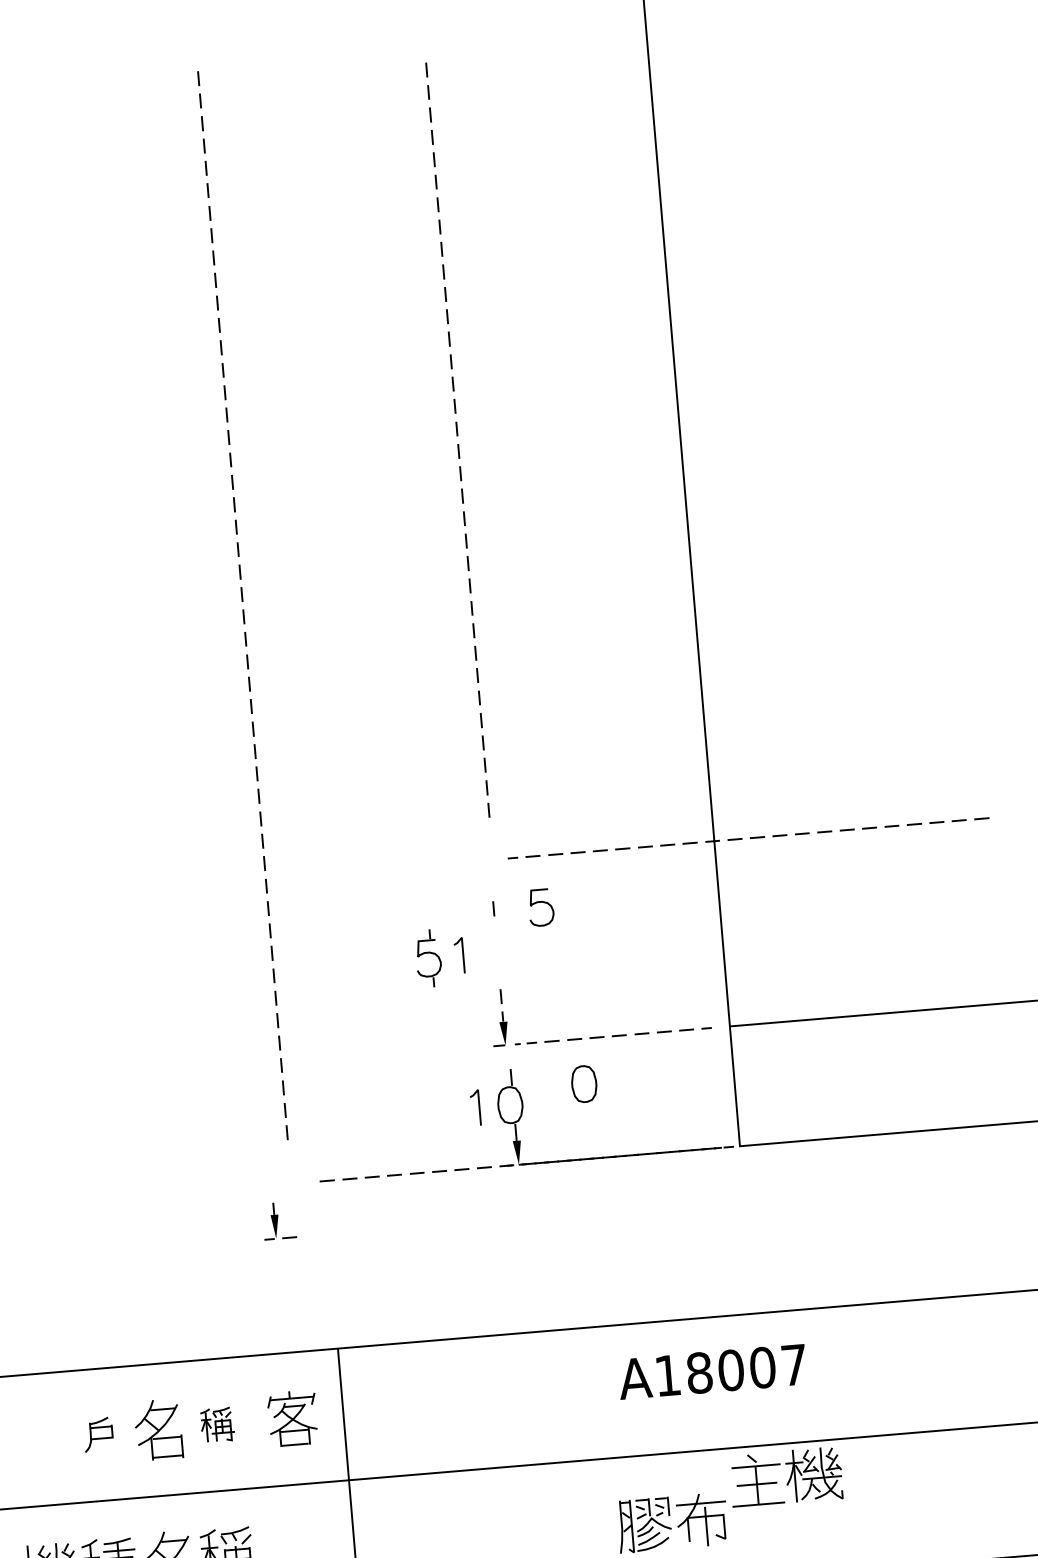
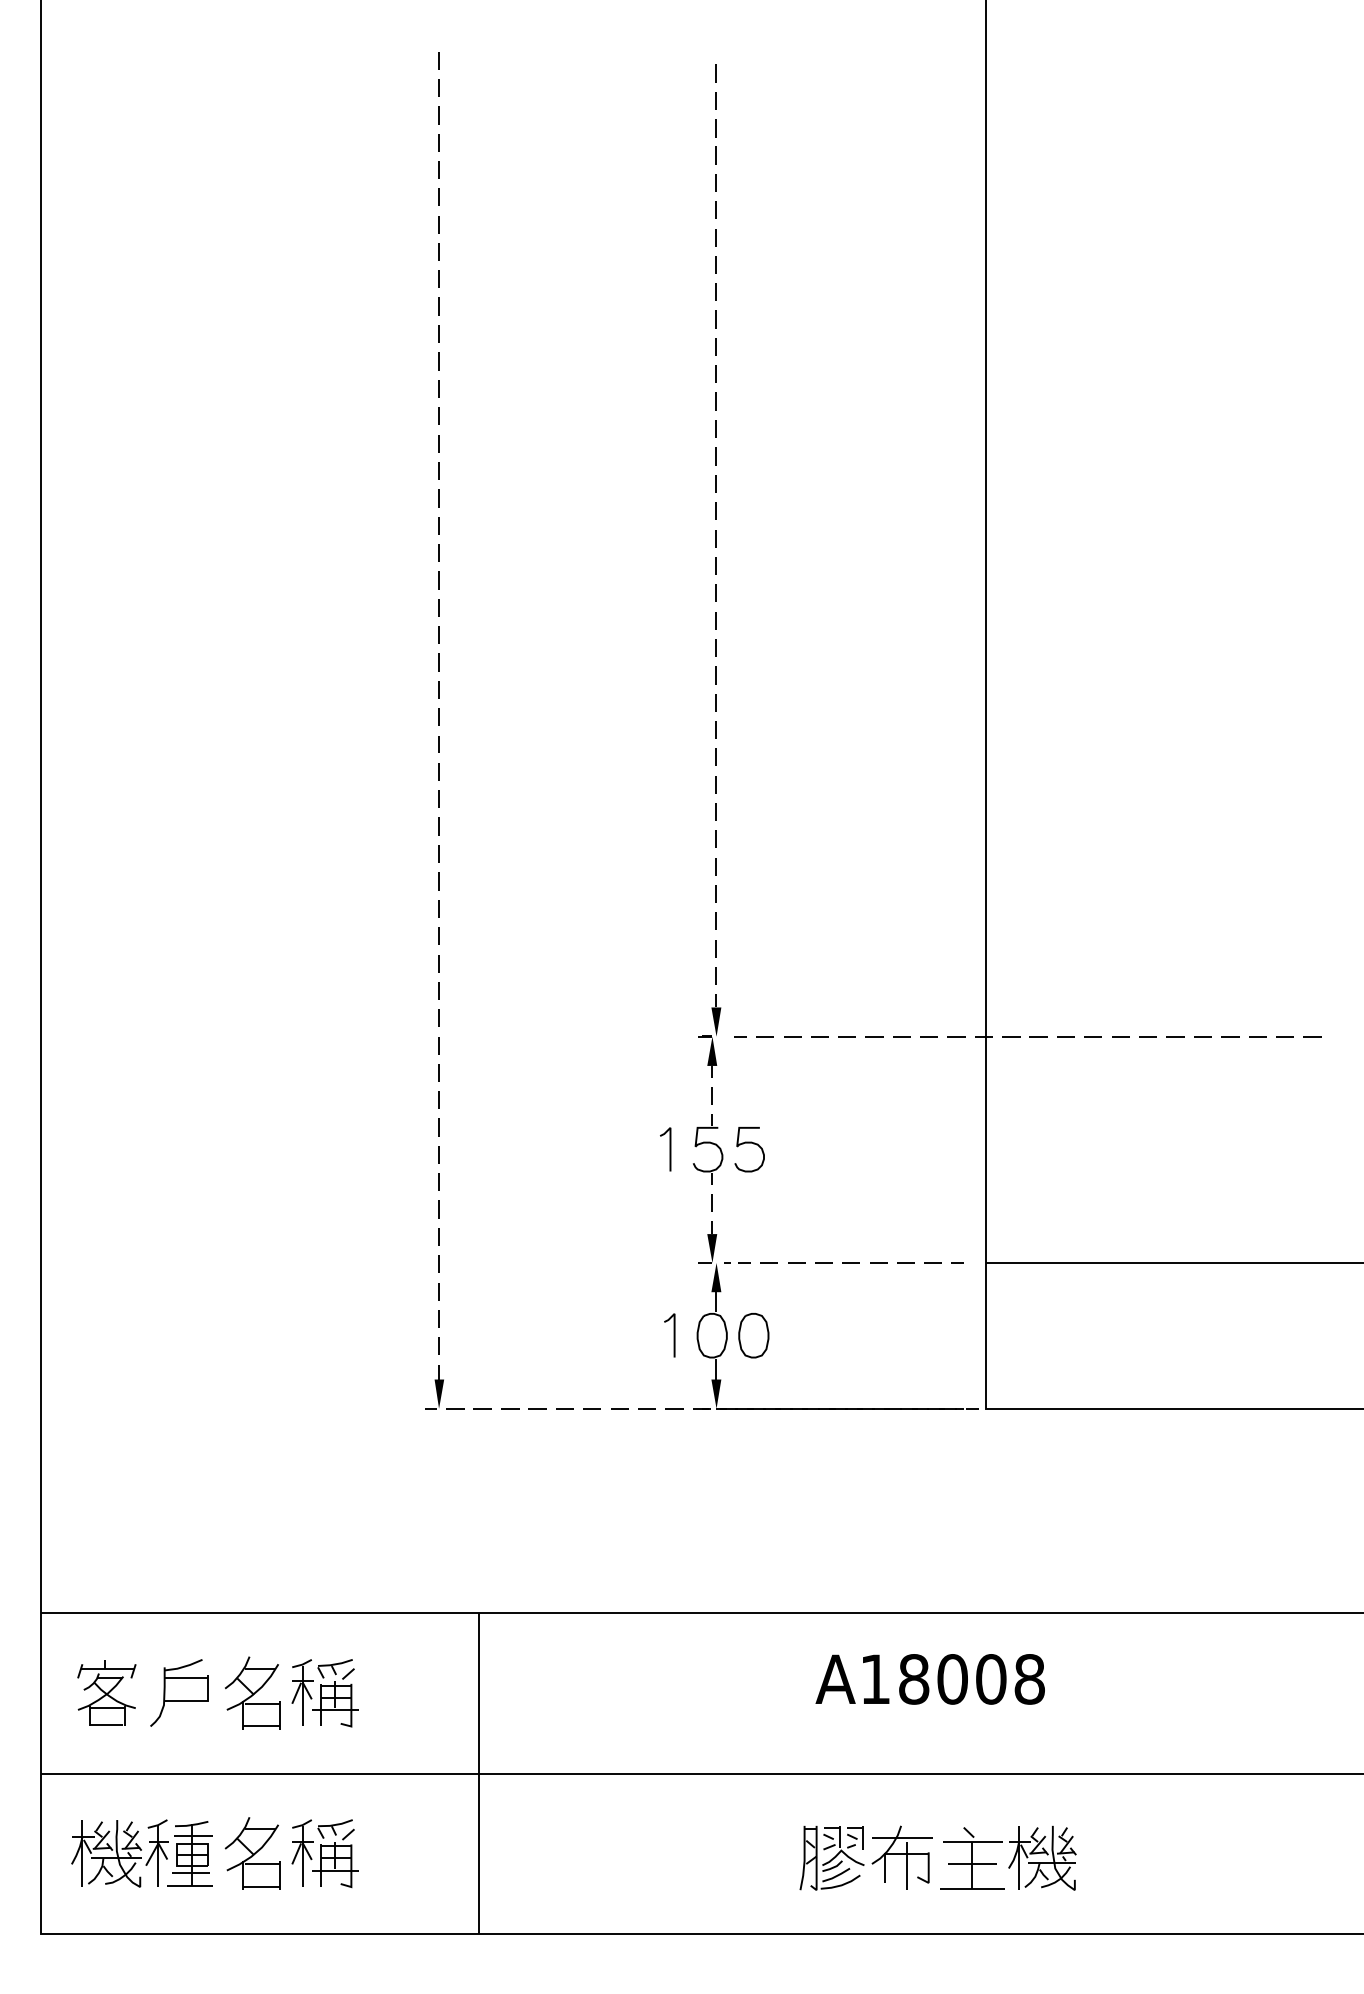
part: (487, 859) -> (709, 1035), added
curve: (540, 902) -> (749, 1143), moved
part: (428, 958) -> (708, 1149), moved
fill: (509, 1057) -> (716, 1277), added
part: (583, 1083) -> (753, 1335), moved
part: (279, 1221) -> (444, 1387), moved
text: (794, 1365) -> (1029, 1679), A18007 -> A18008
part: (292, 1418) -> (106, 1692), moved
part: (217, 1425) -> (324, 1693), size x1.67
part: (98, 1434) -> (179, 1692), size x1.67
part: (786, 1476) -> (1008, 1857), moved

